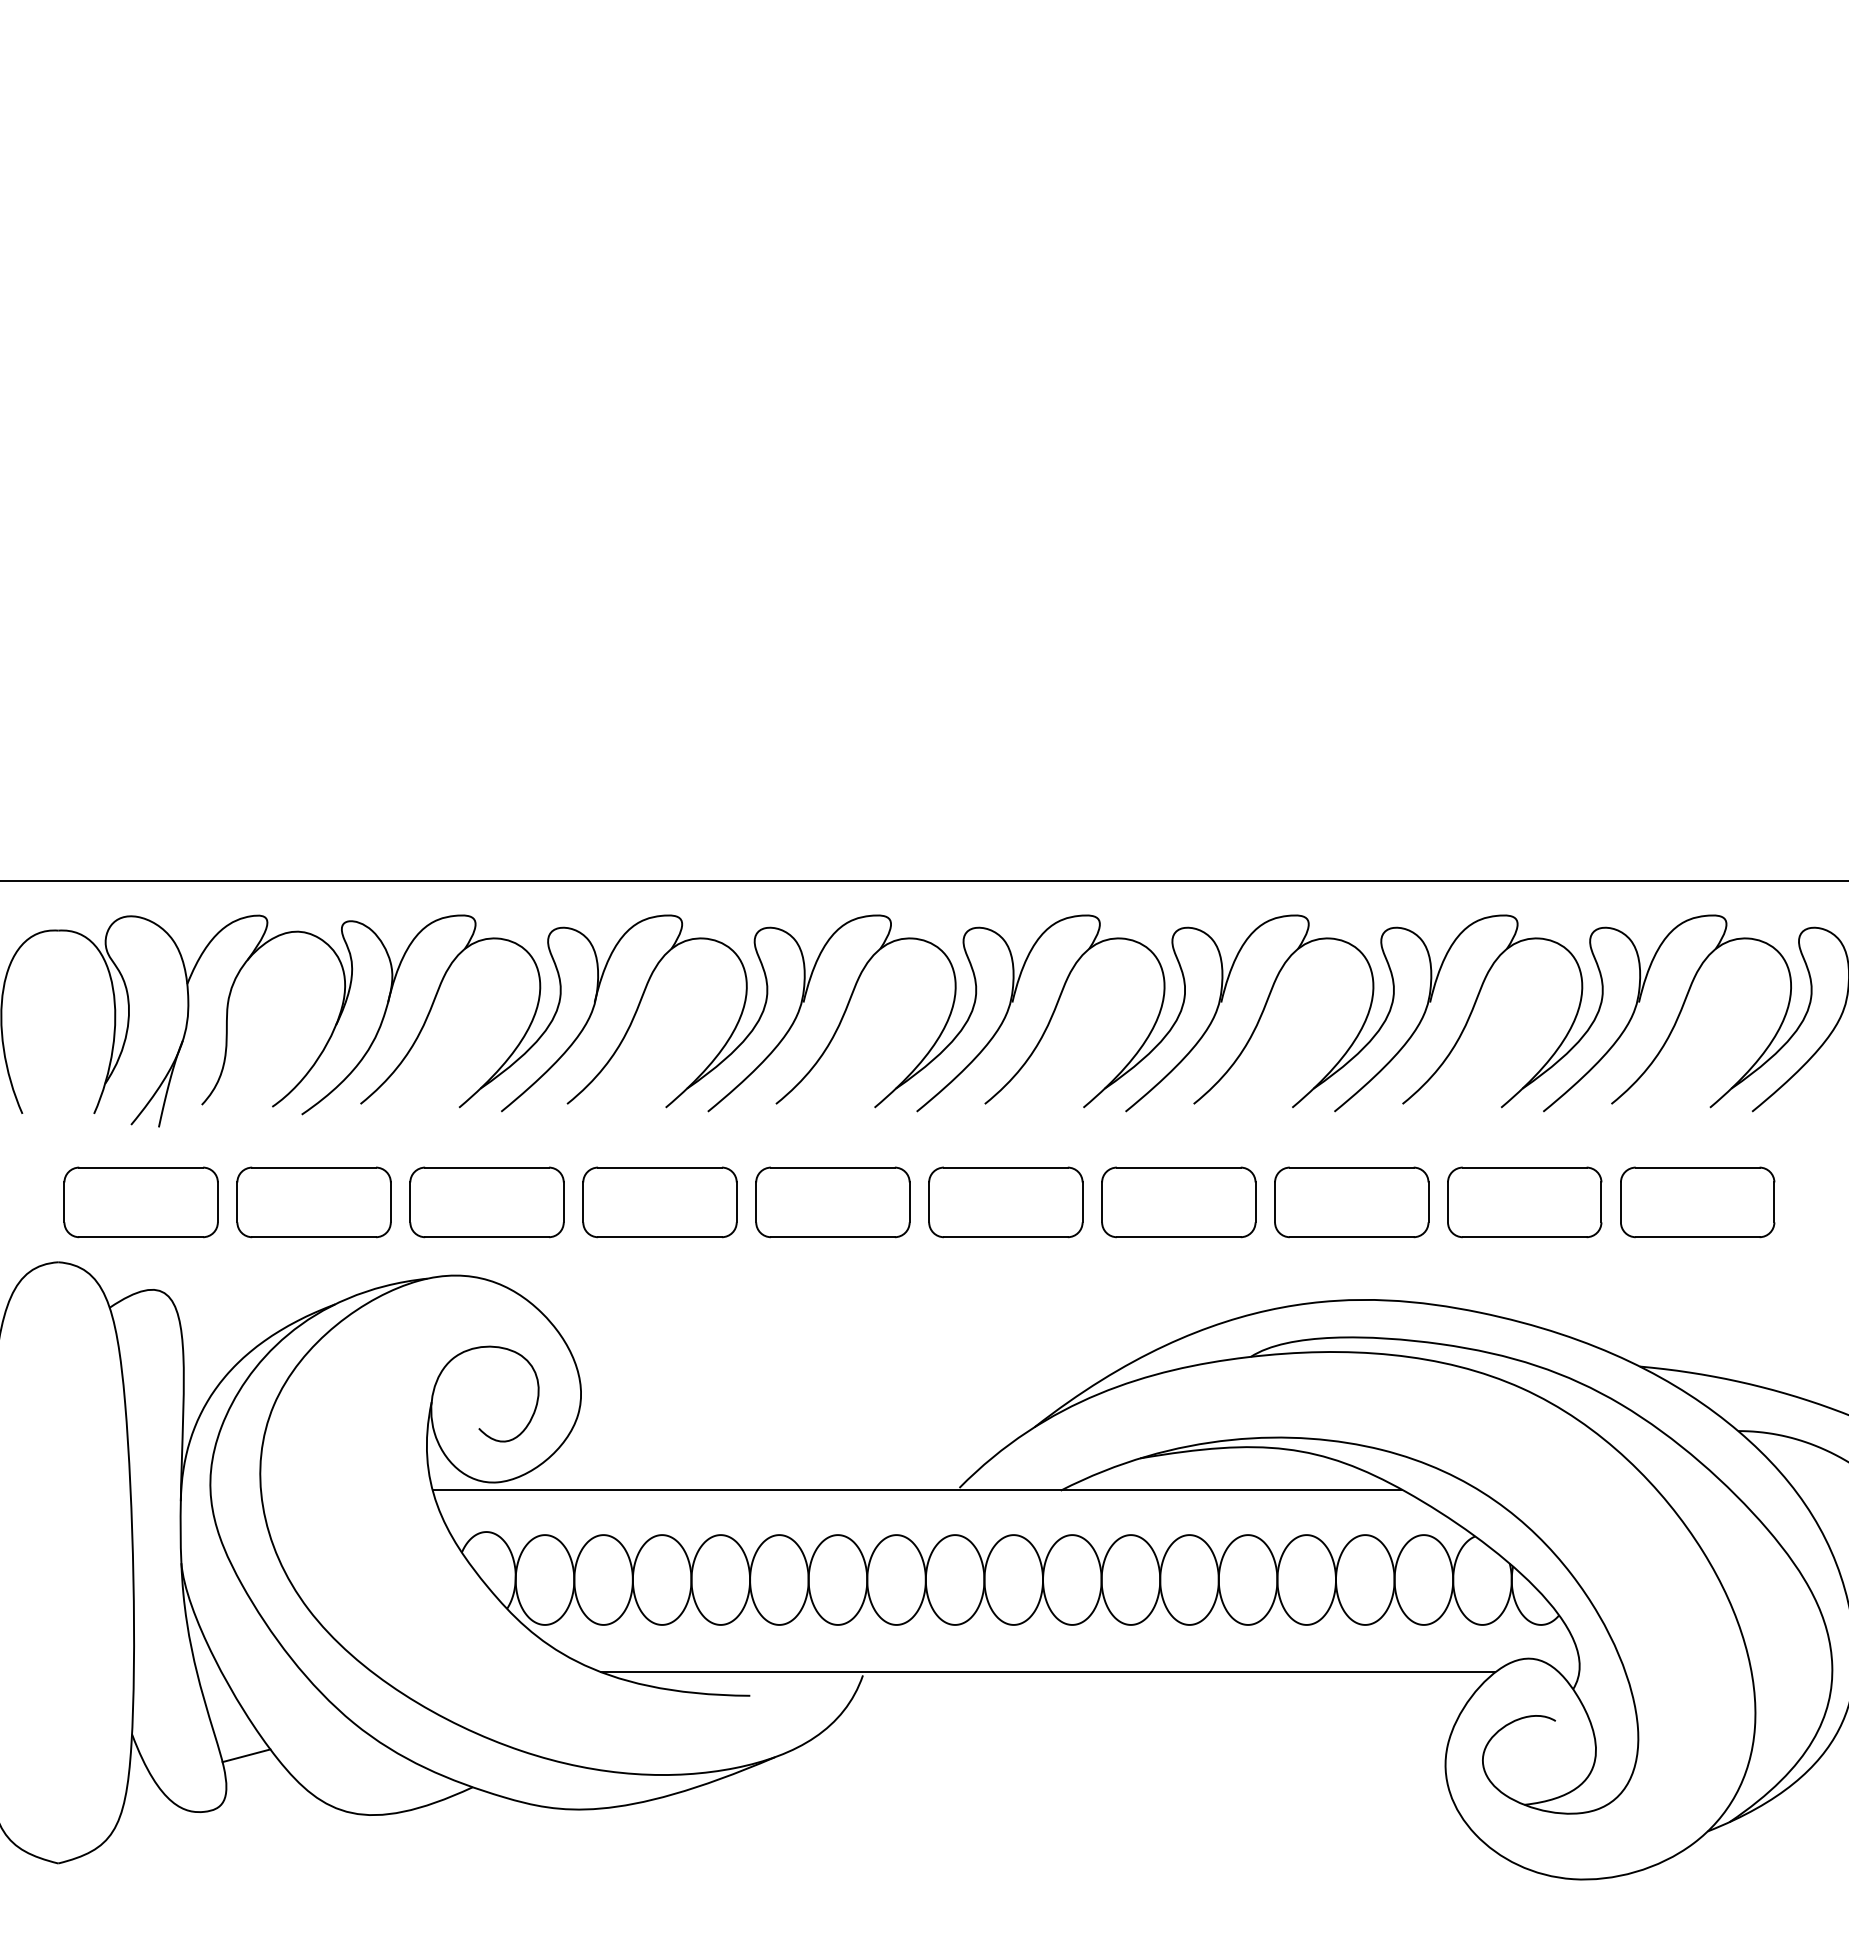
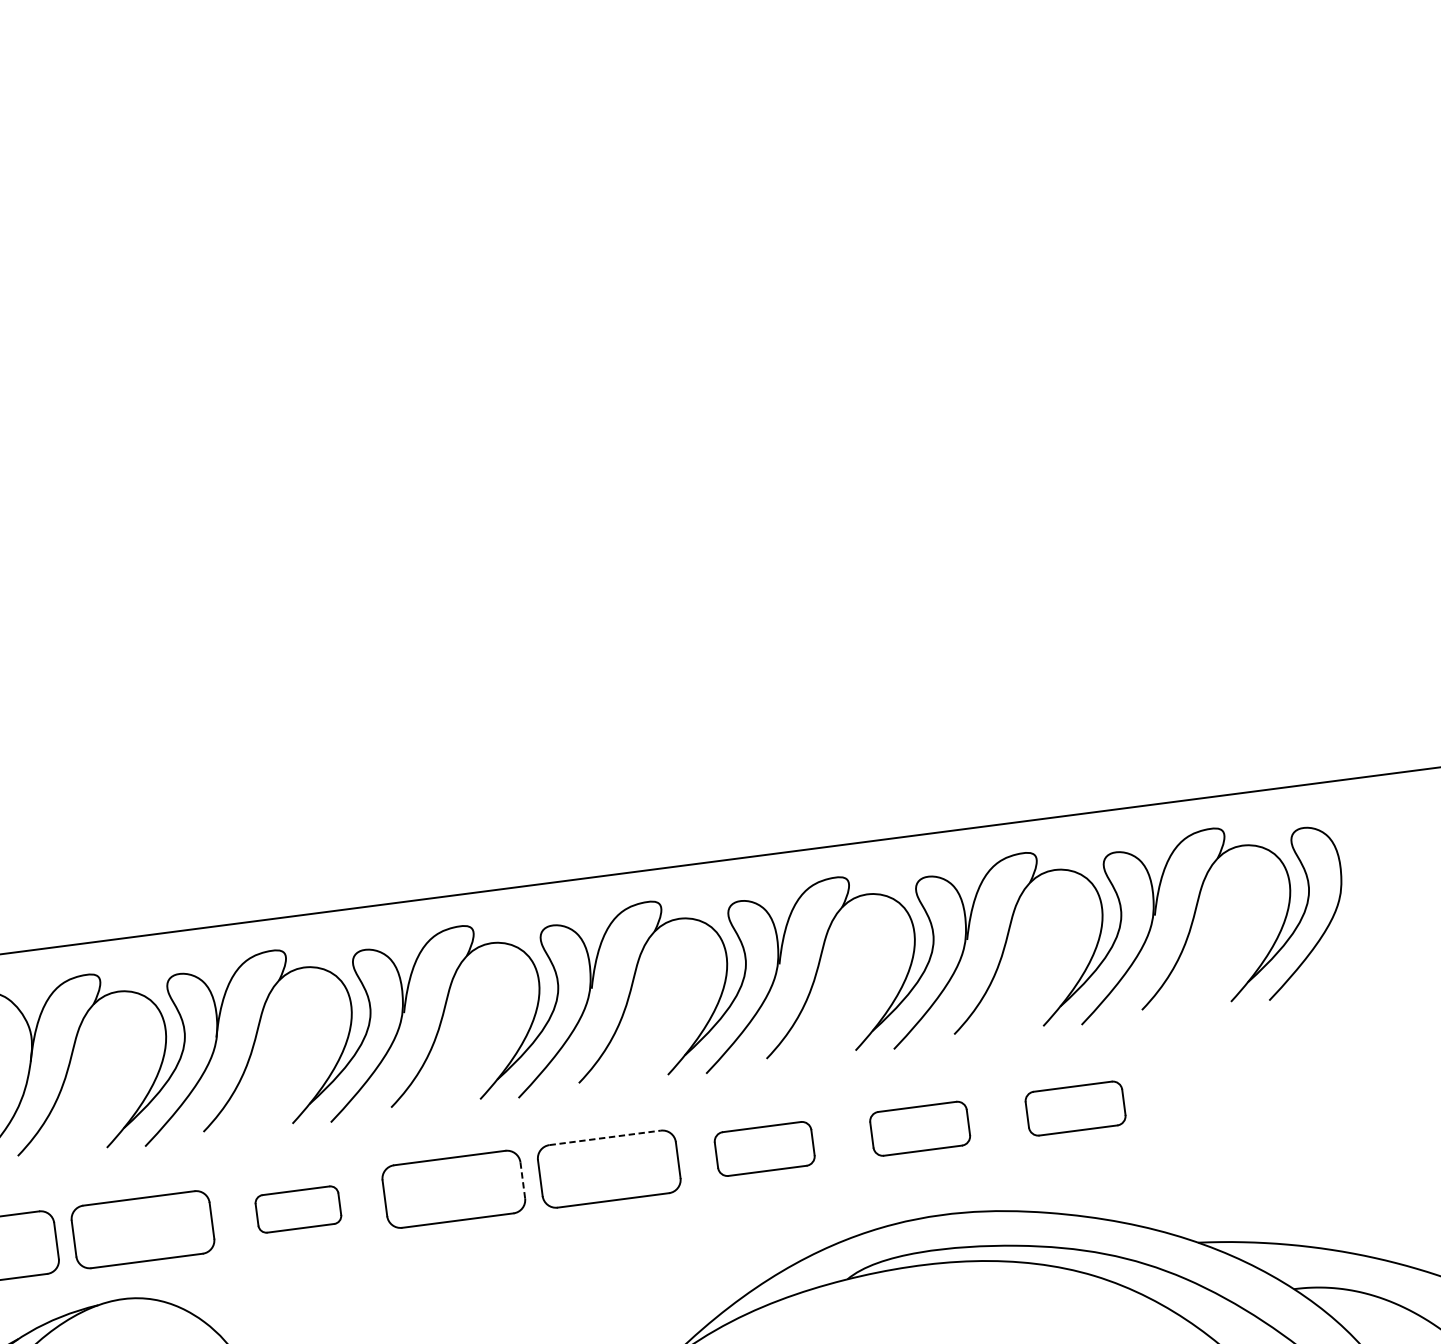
line: (1005, 1167) -> (604, 1137), solid -> dashed
part: (659, 1202) -> (297, 1209), size x0.6
line: (909, 1202) -> (522, 1180), solid -> dashed
part: (1178, 1202) -> (764, 1149), size x0.7
part: (1351, 1202) -> (919, 1128), size x0.7
part: (1524, 1202) -> (1075, 1108), size x0.7
part: (1697, 1202) -> (1230, 1088), removed

